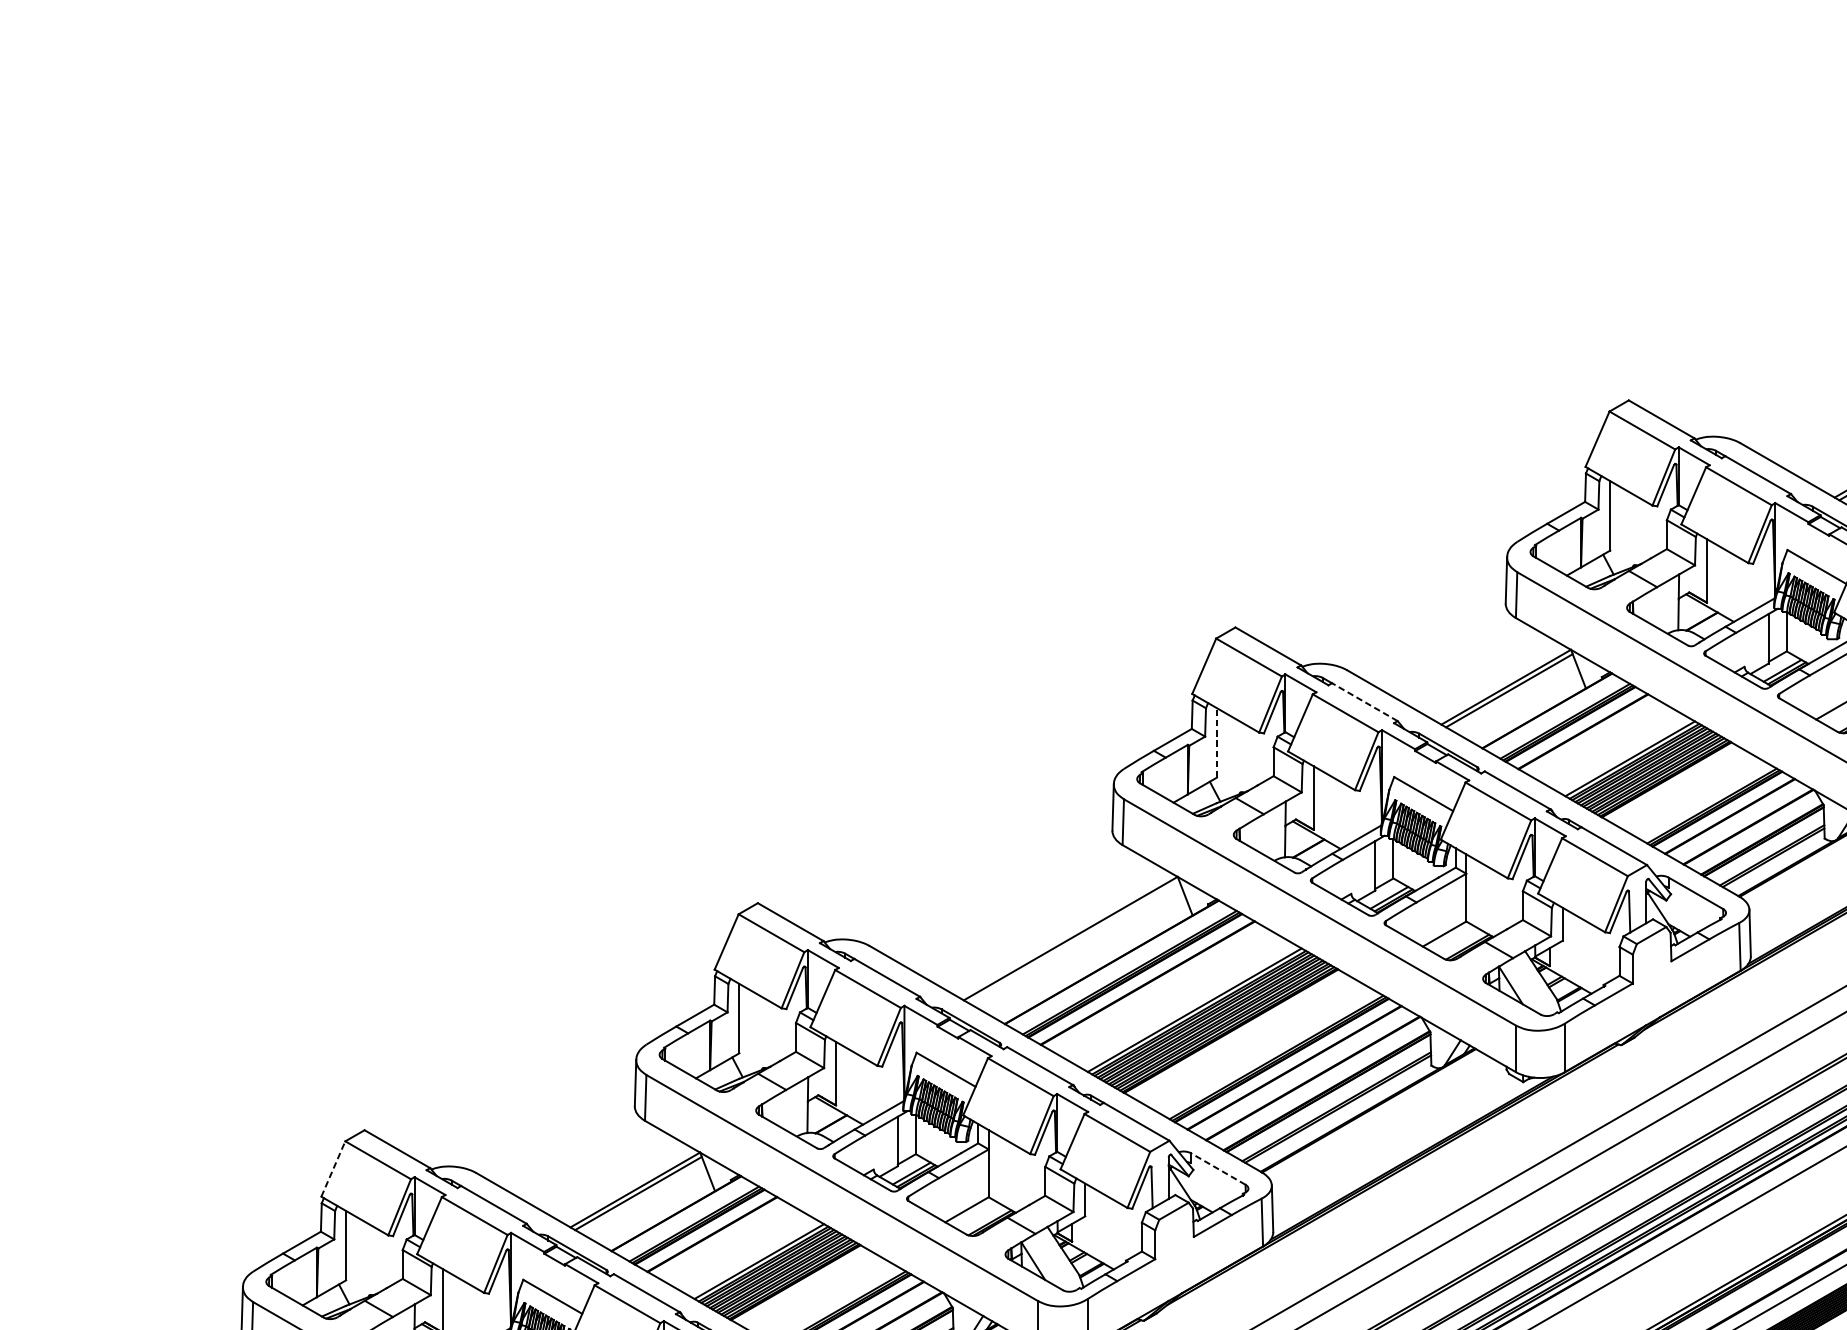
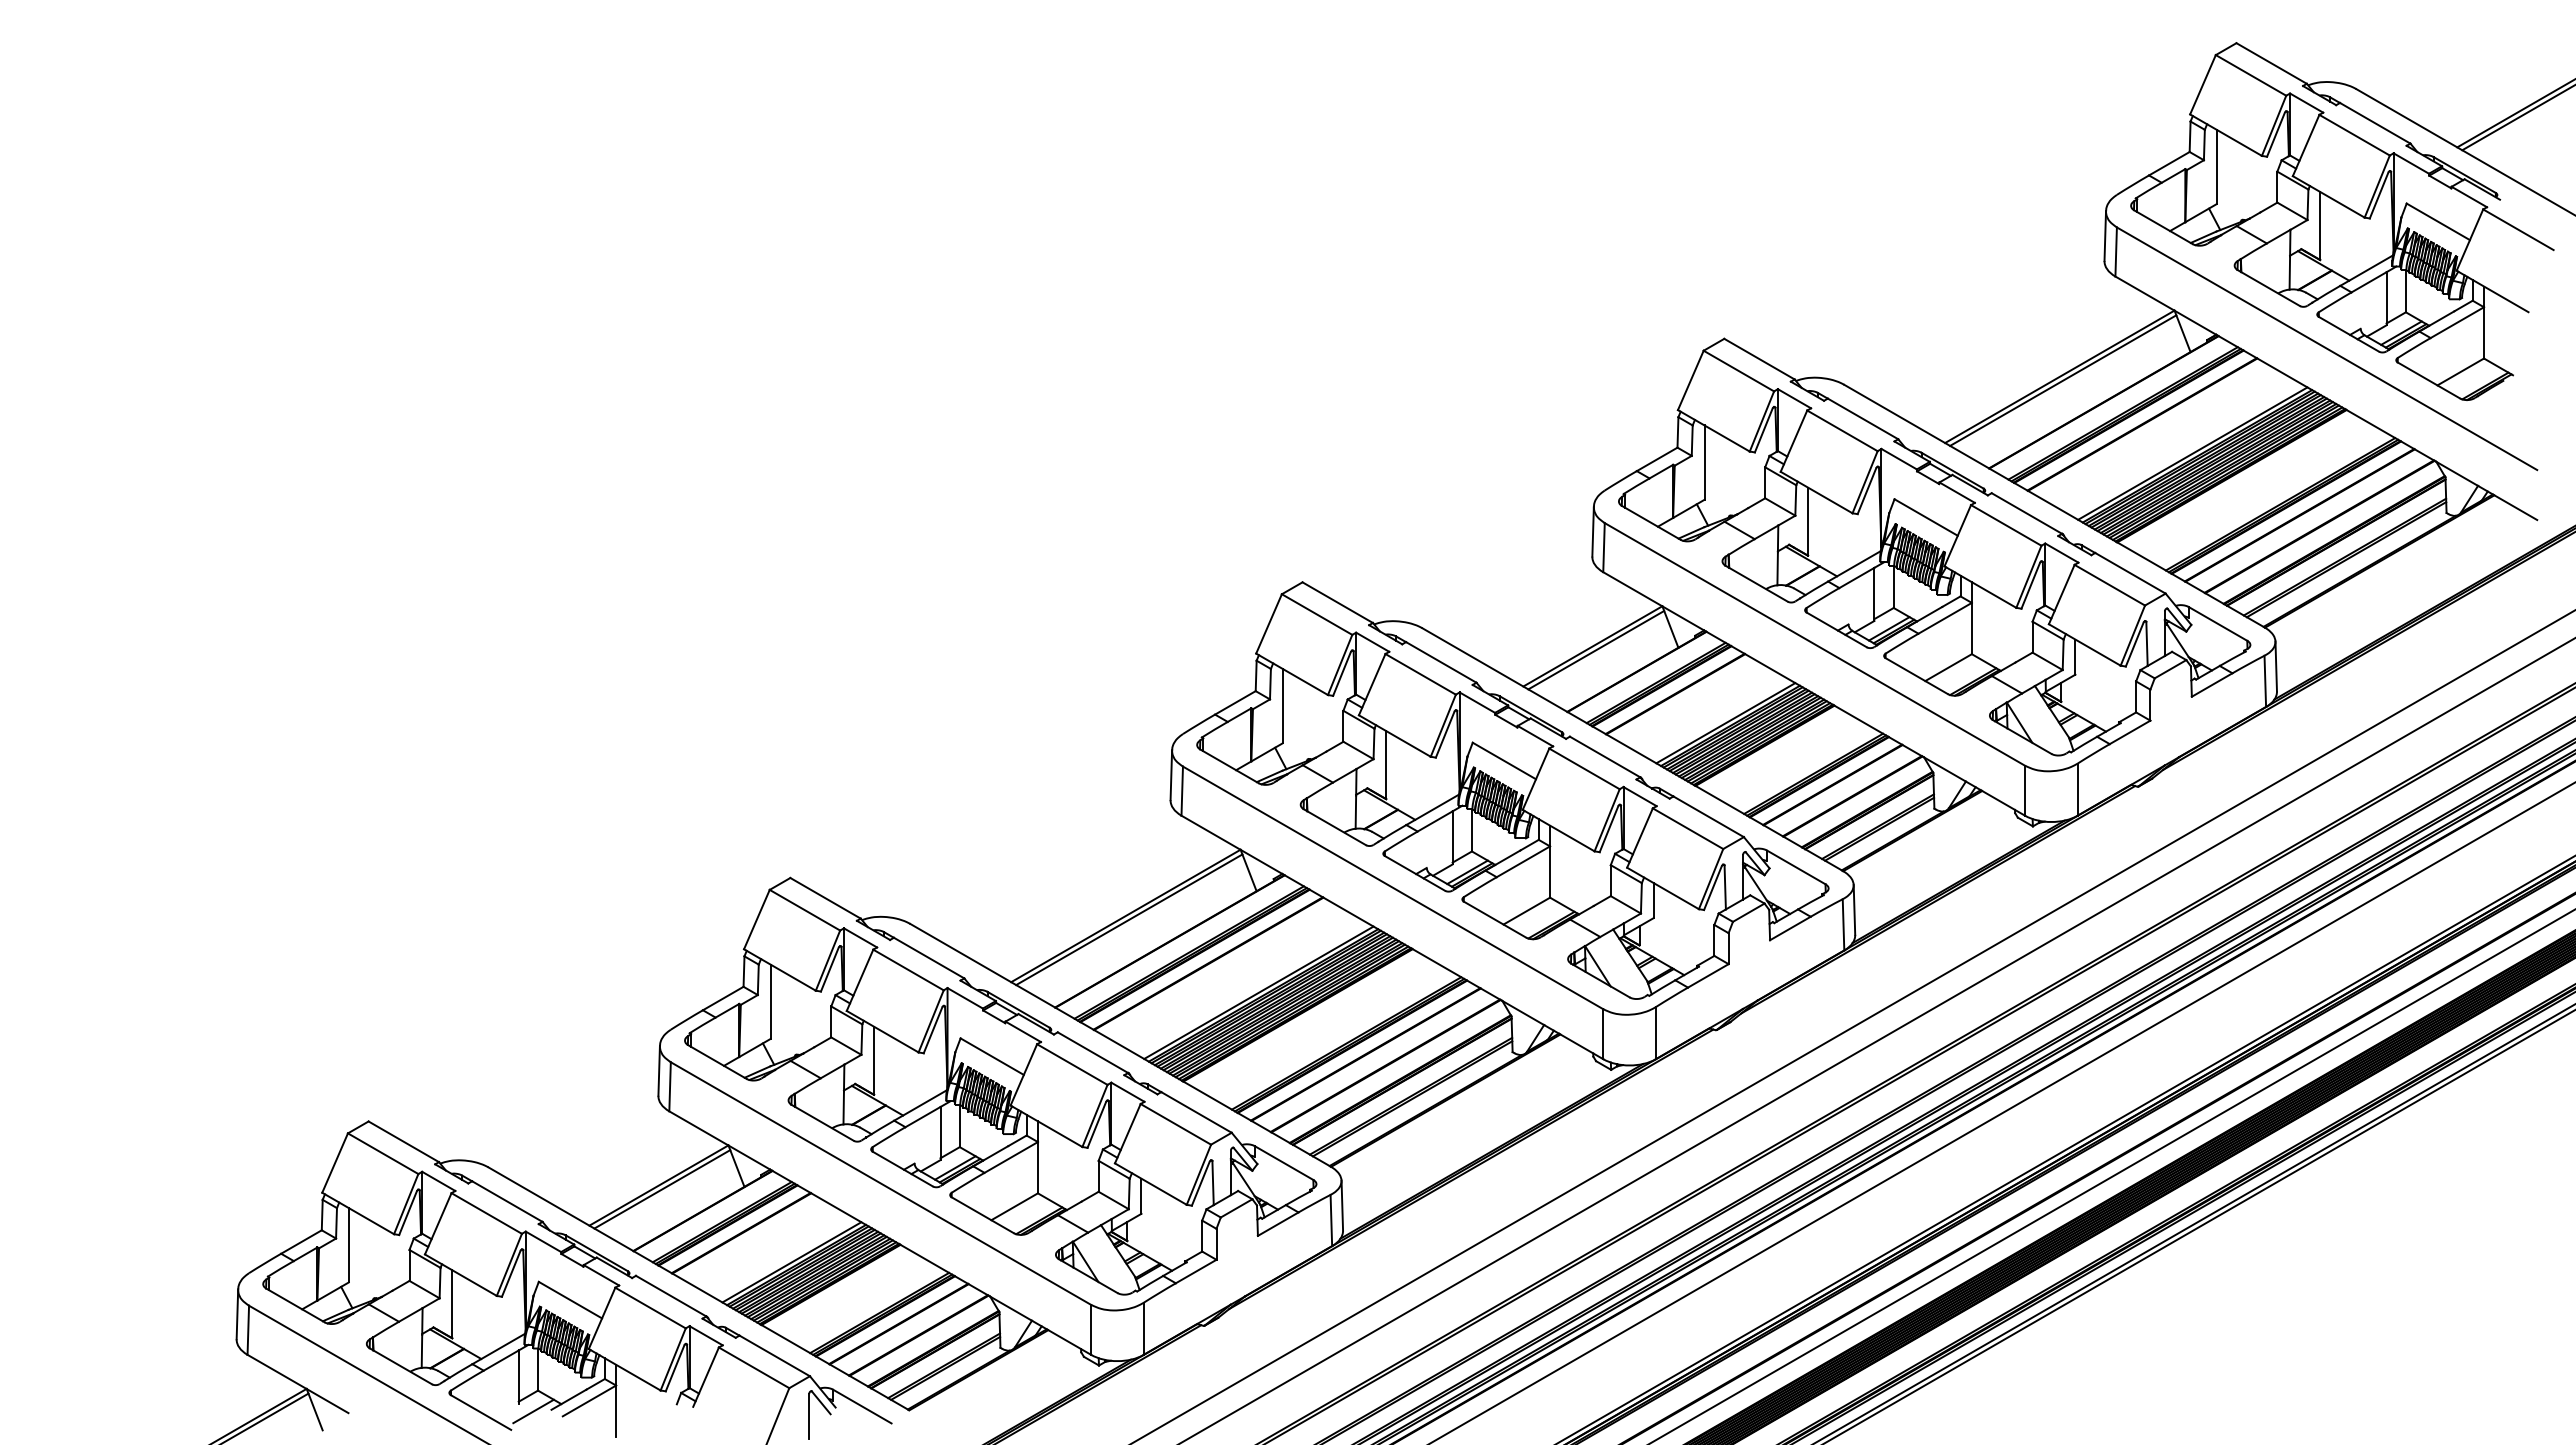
line: (1365, 702) -> (1441, 662), dashed -> solid
line: (1216, 742) -> (1282, 705), dashed -> solid
line: (1074, 941) -> (1129, 919), added
line: (333, 1168) -> (335, 1162), dashed -> solid
line: (1218, 1169) -> (1284, 1163), dashed -> solid

